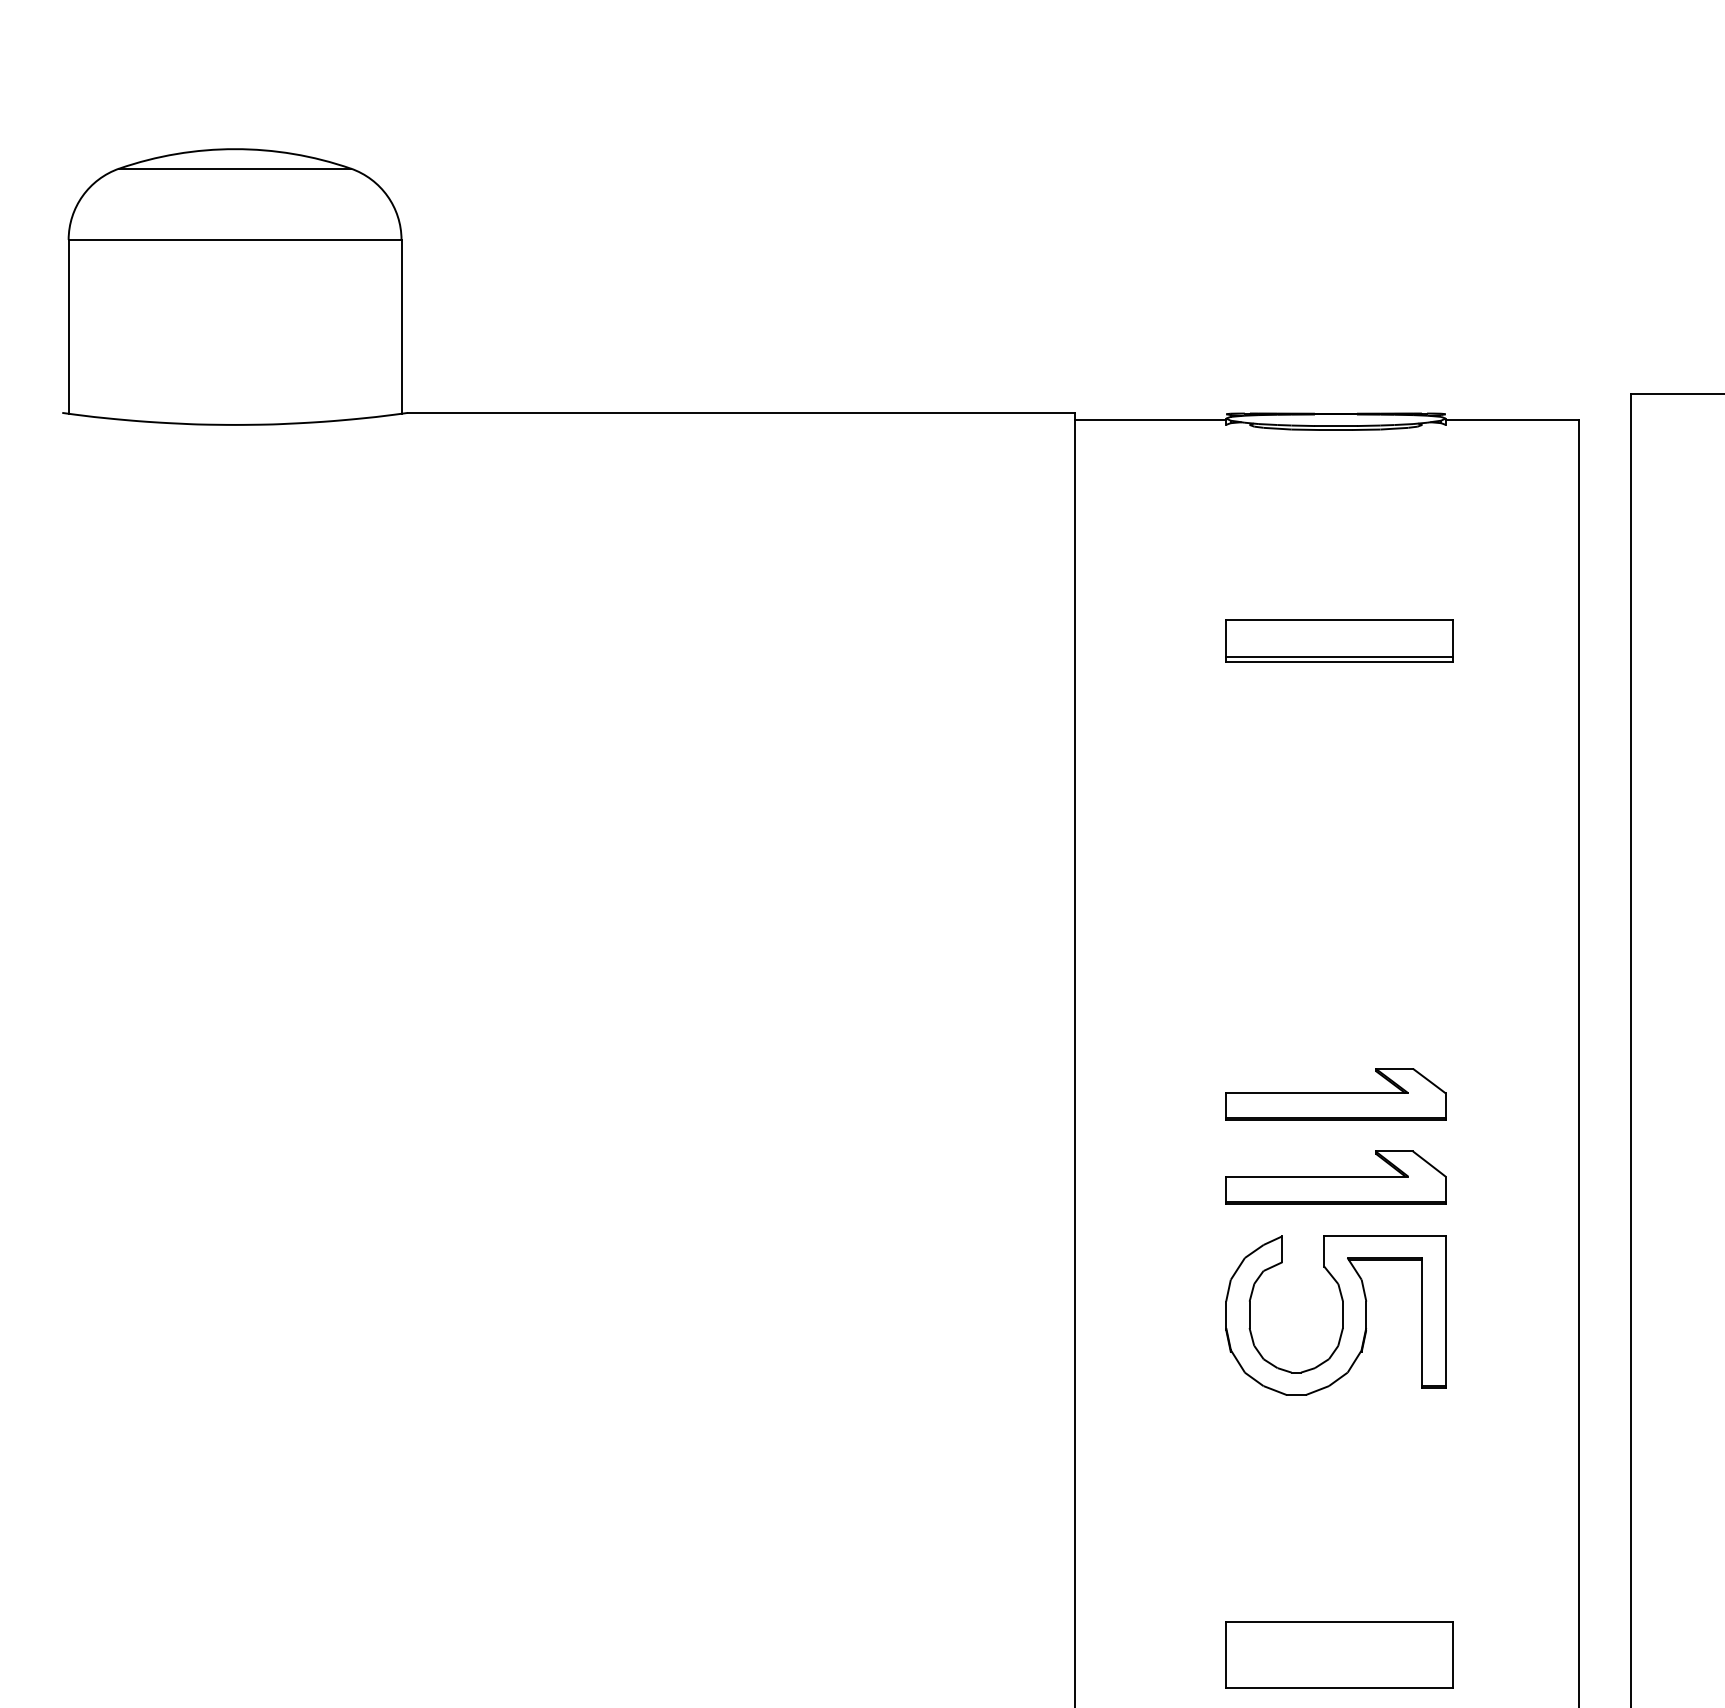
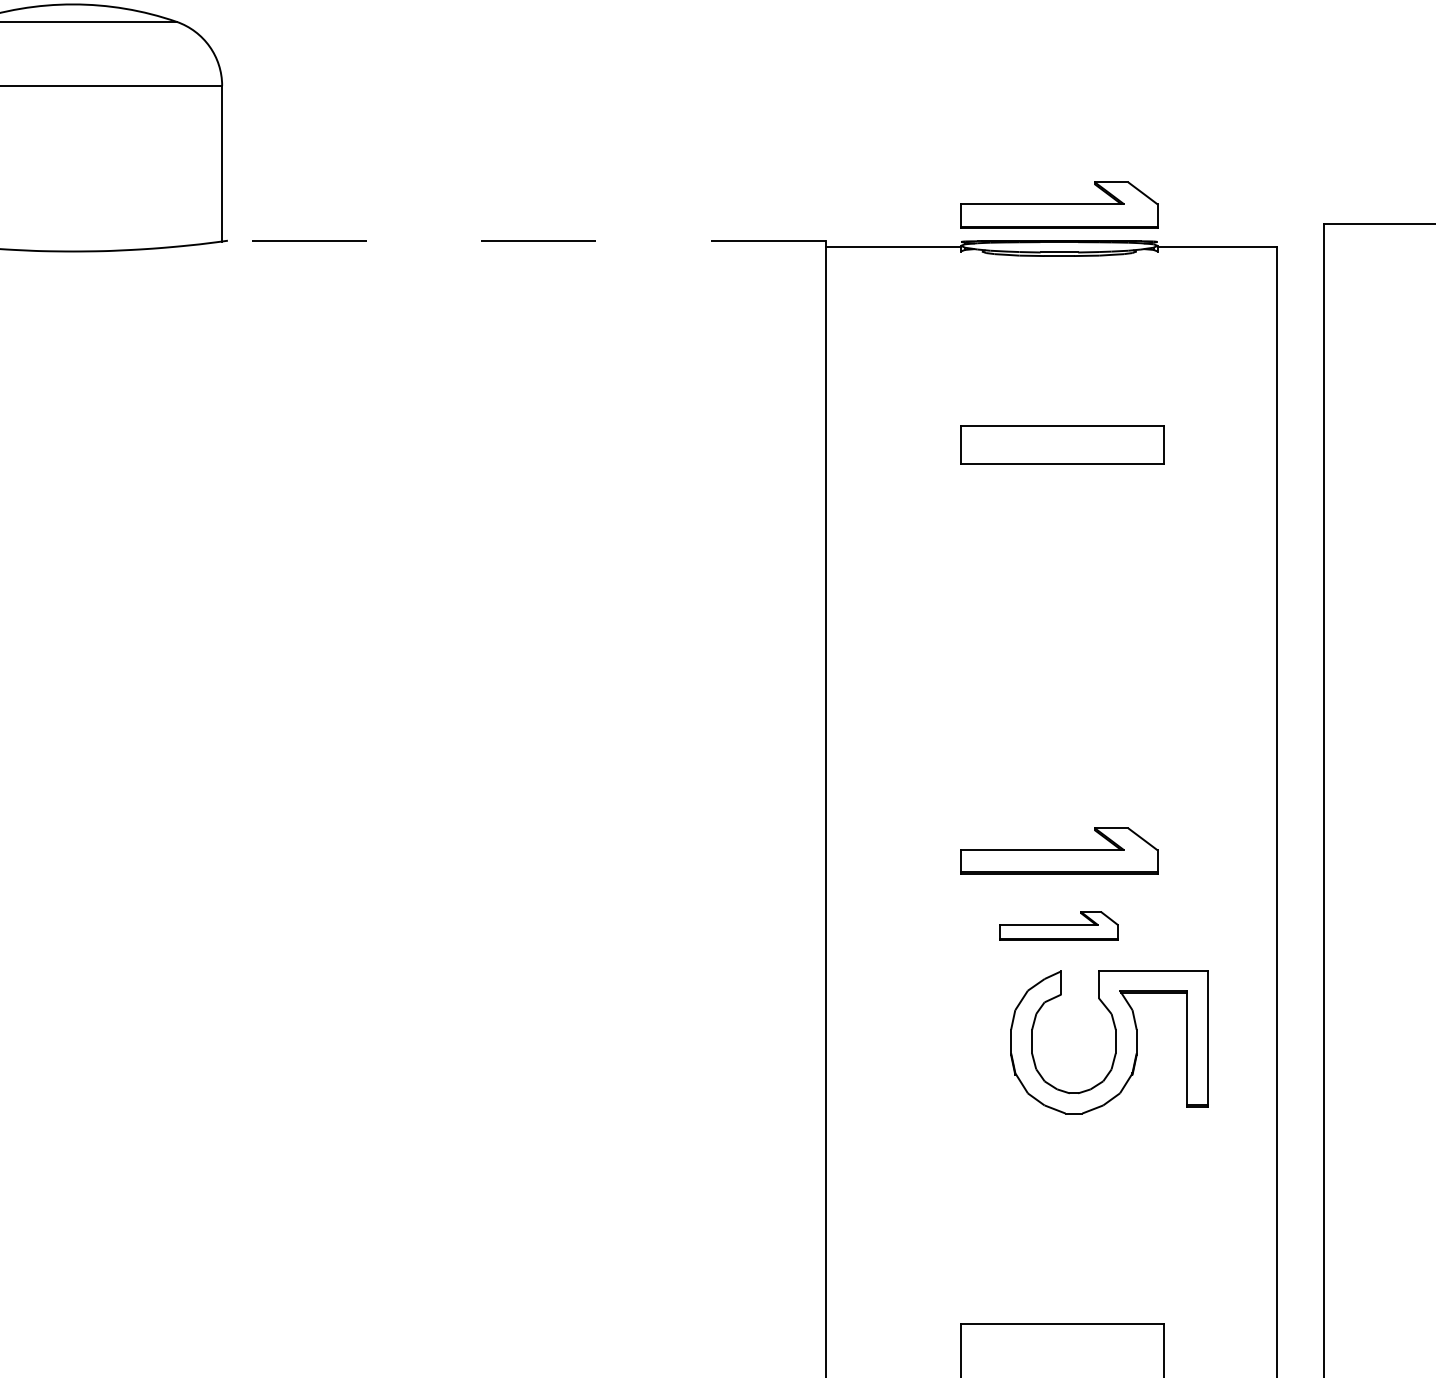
part: (1335, 373) -> (1058, 205), added
line: (741, 412) -> (526, 240), solid -> dashed
line: (1339, 657) -> (1062, 459), removed
part: (1335, 1177) -> (1058, 925), size x0.6
part: (1342, 1315) -> (1115, 1042), moved

